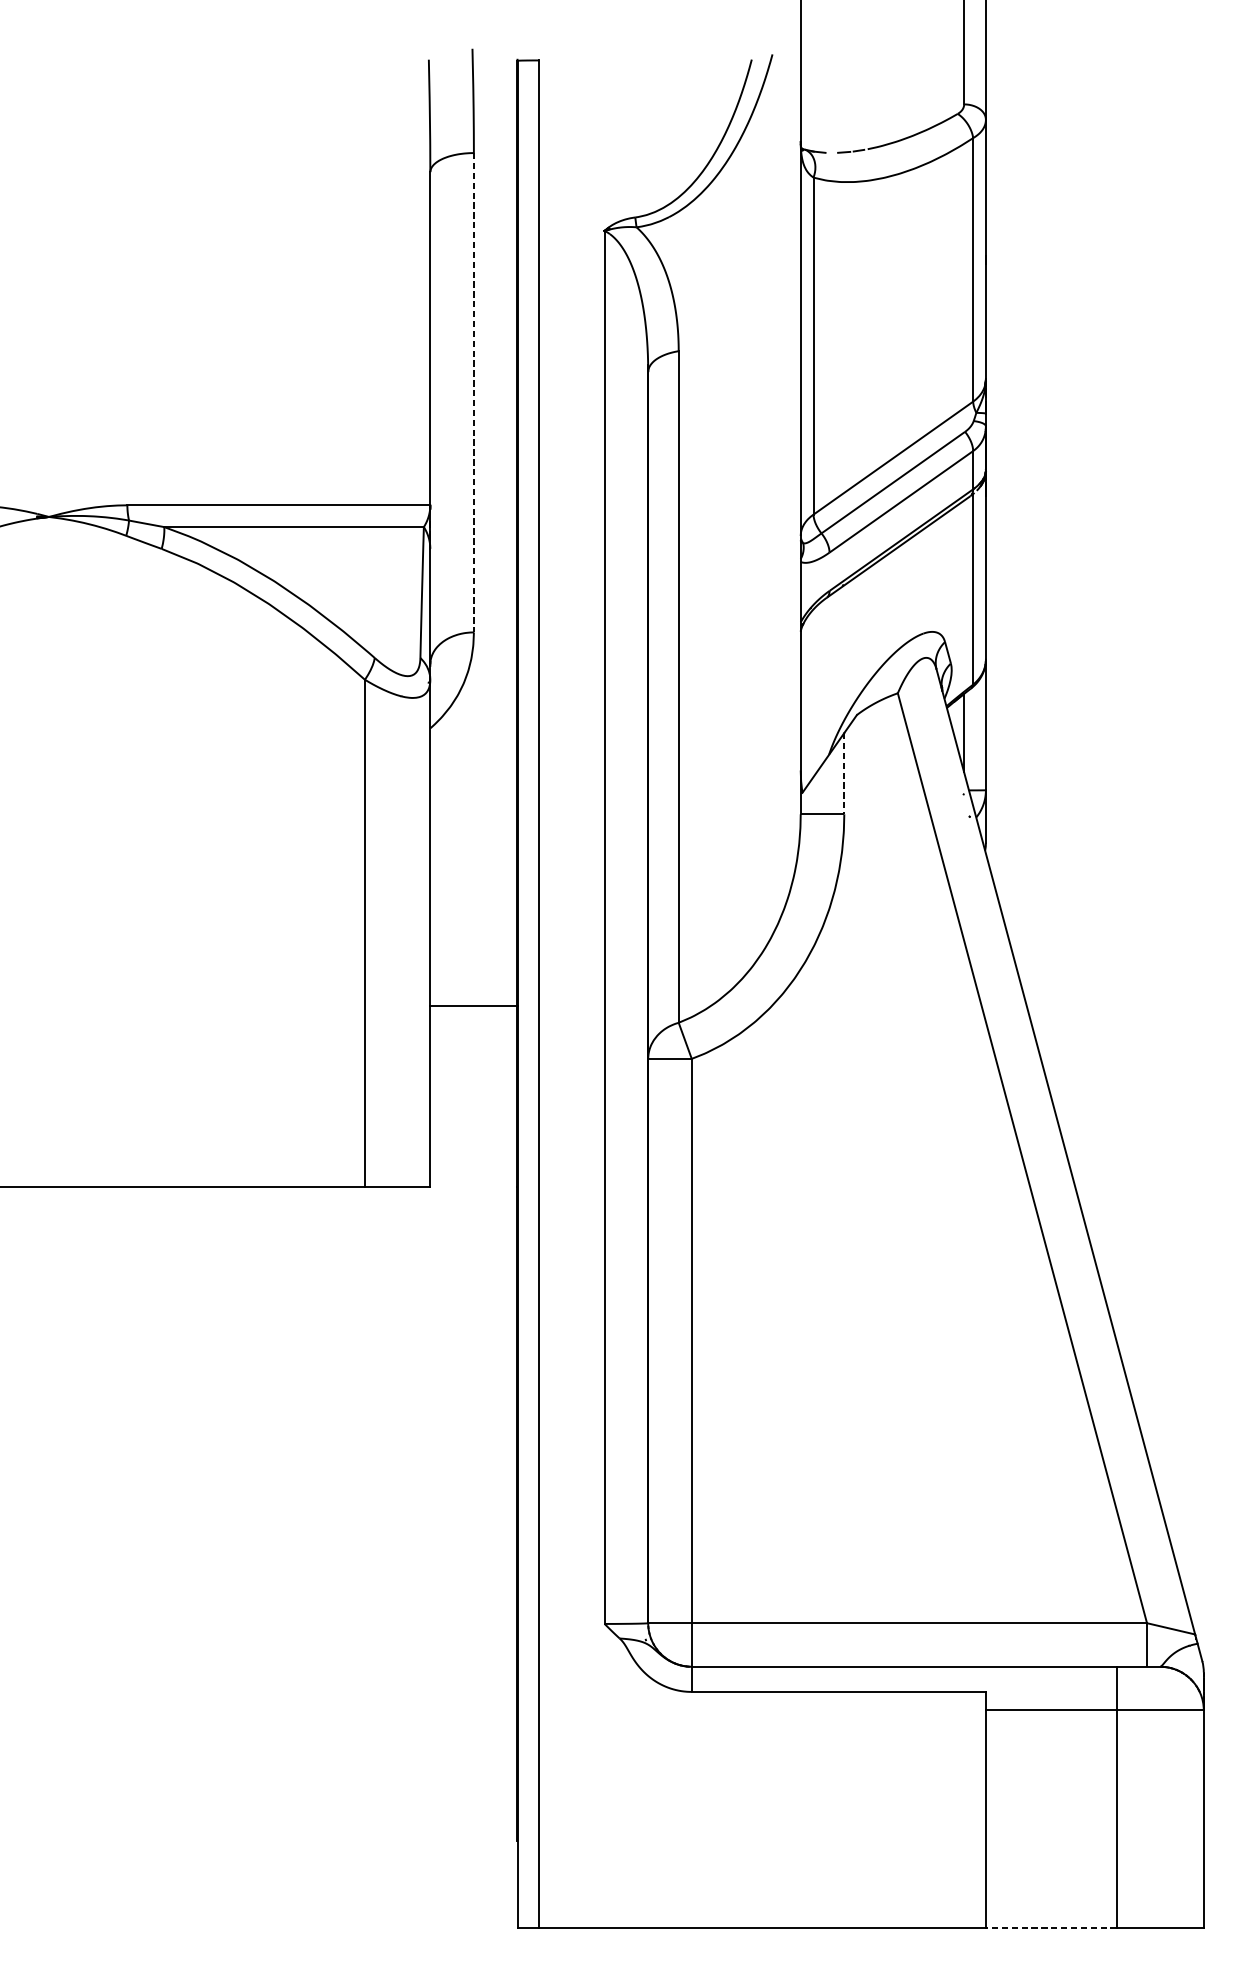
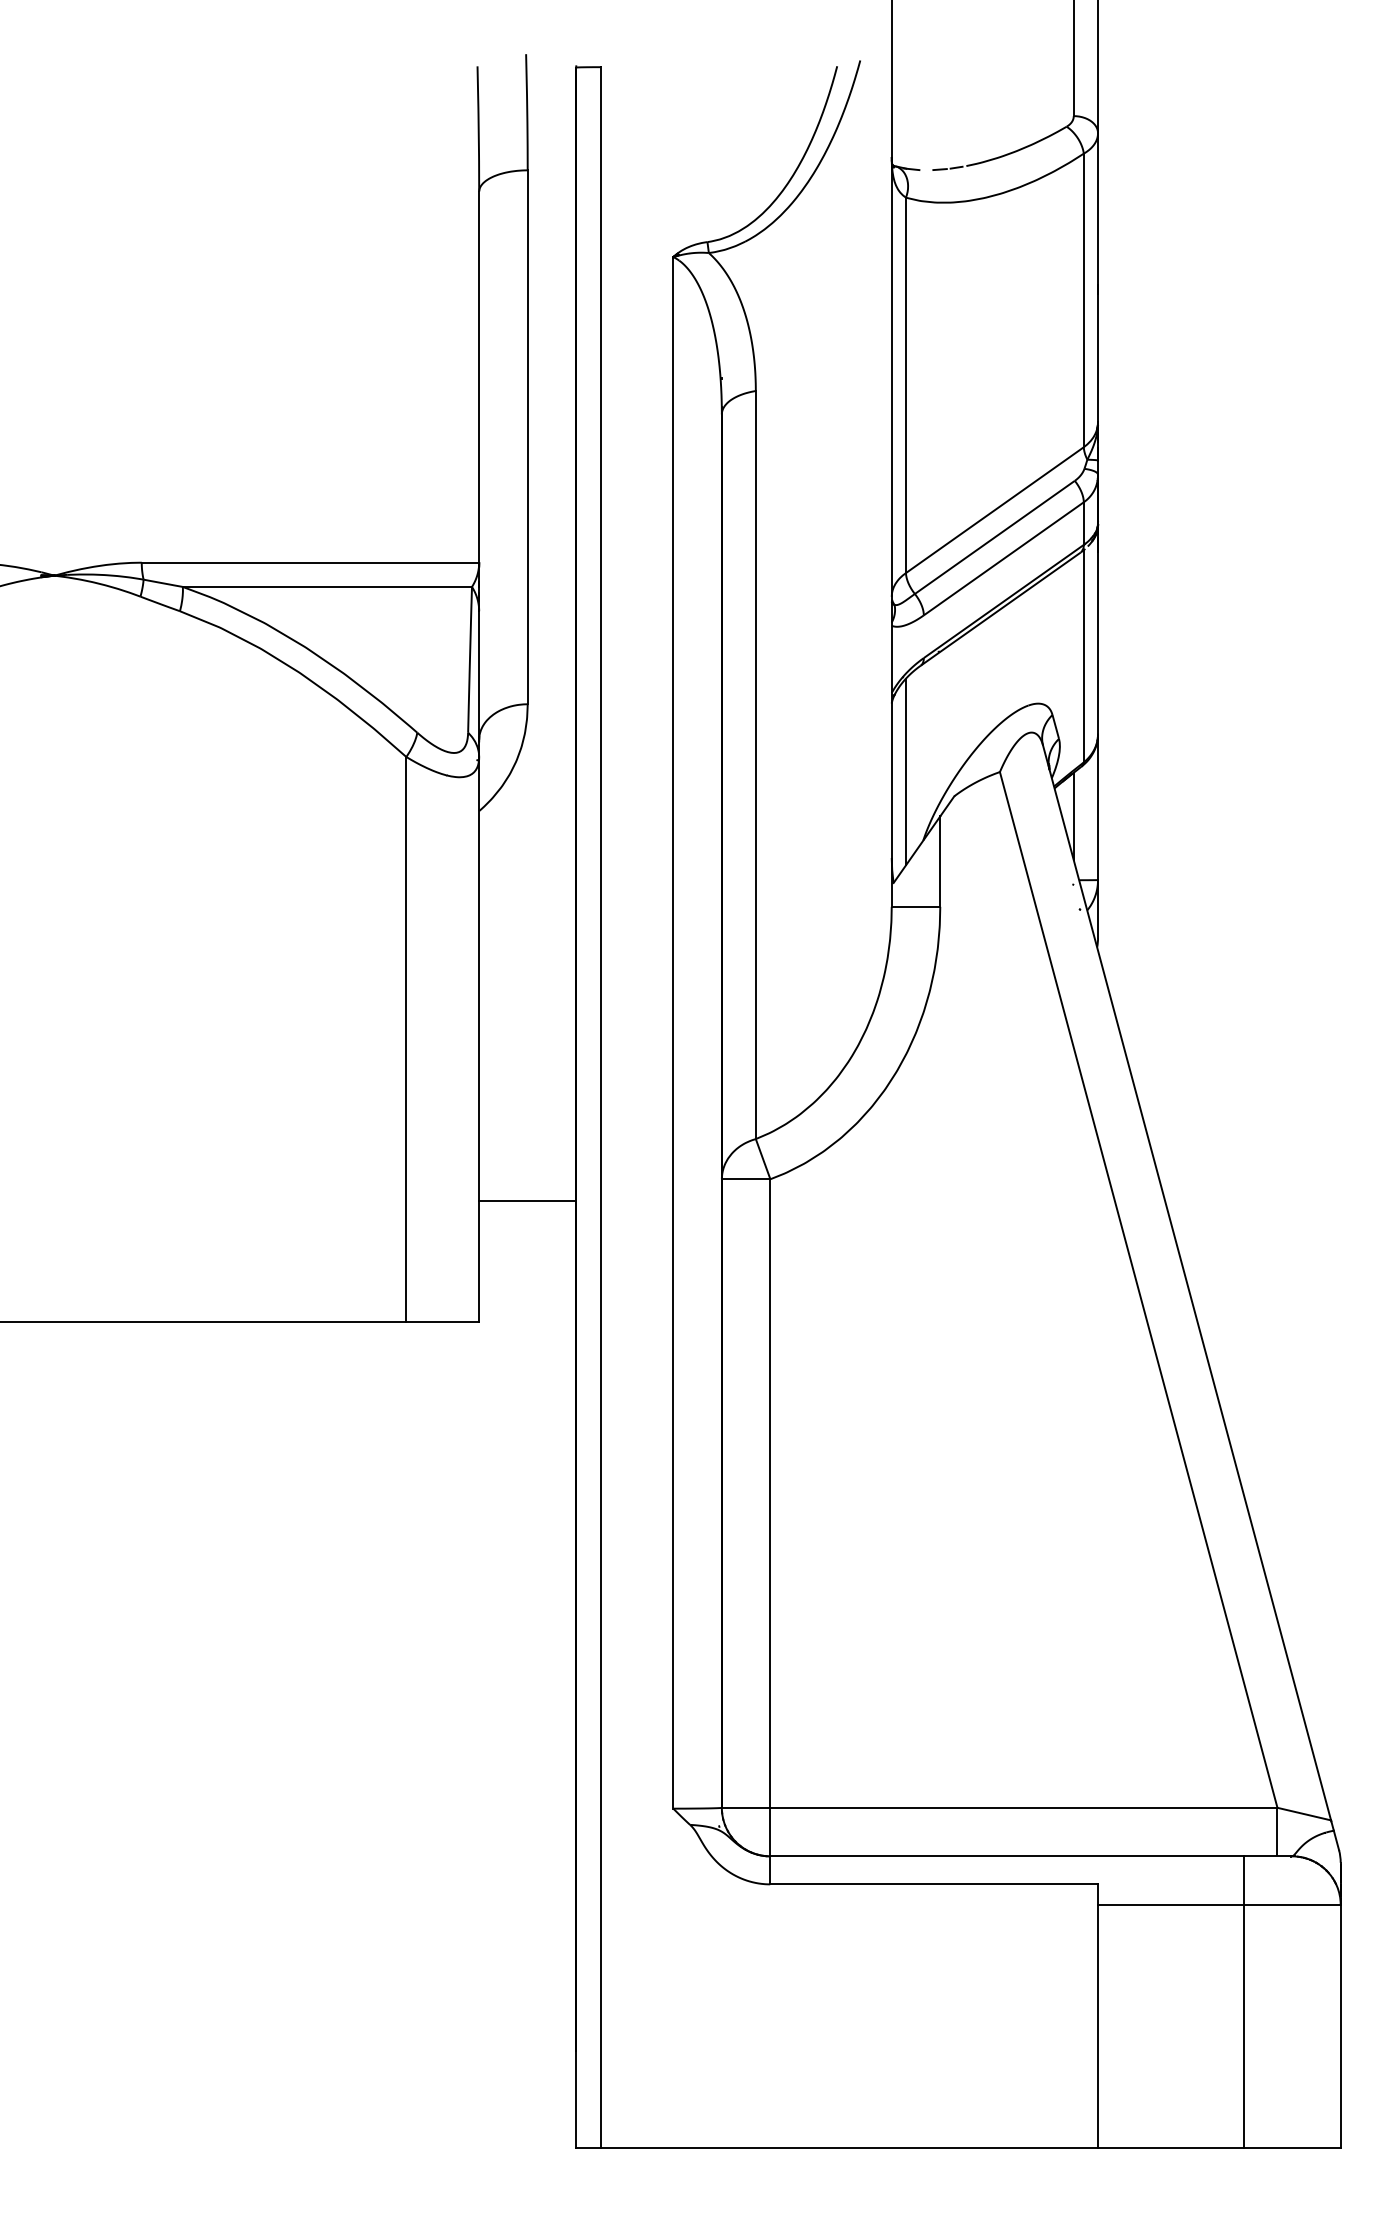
line: (473, 392) -> (527, 437), dashed -> solid
line: (813, 692) -> (905, 771), added
line: (844, 774) -> (940, 862), dashed -> solid
line: (473, 1006) -> (527, 1201), moved
line: (1050, 1928) -> (1170, 2147), dashed -> solid

